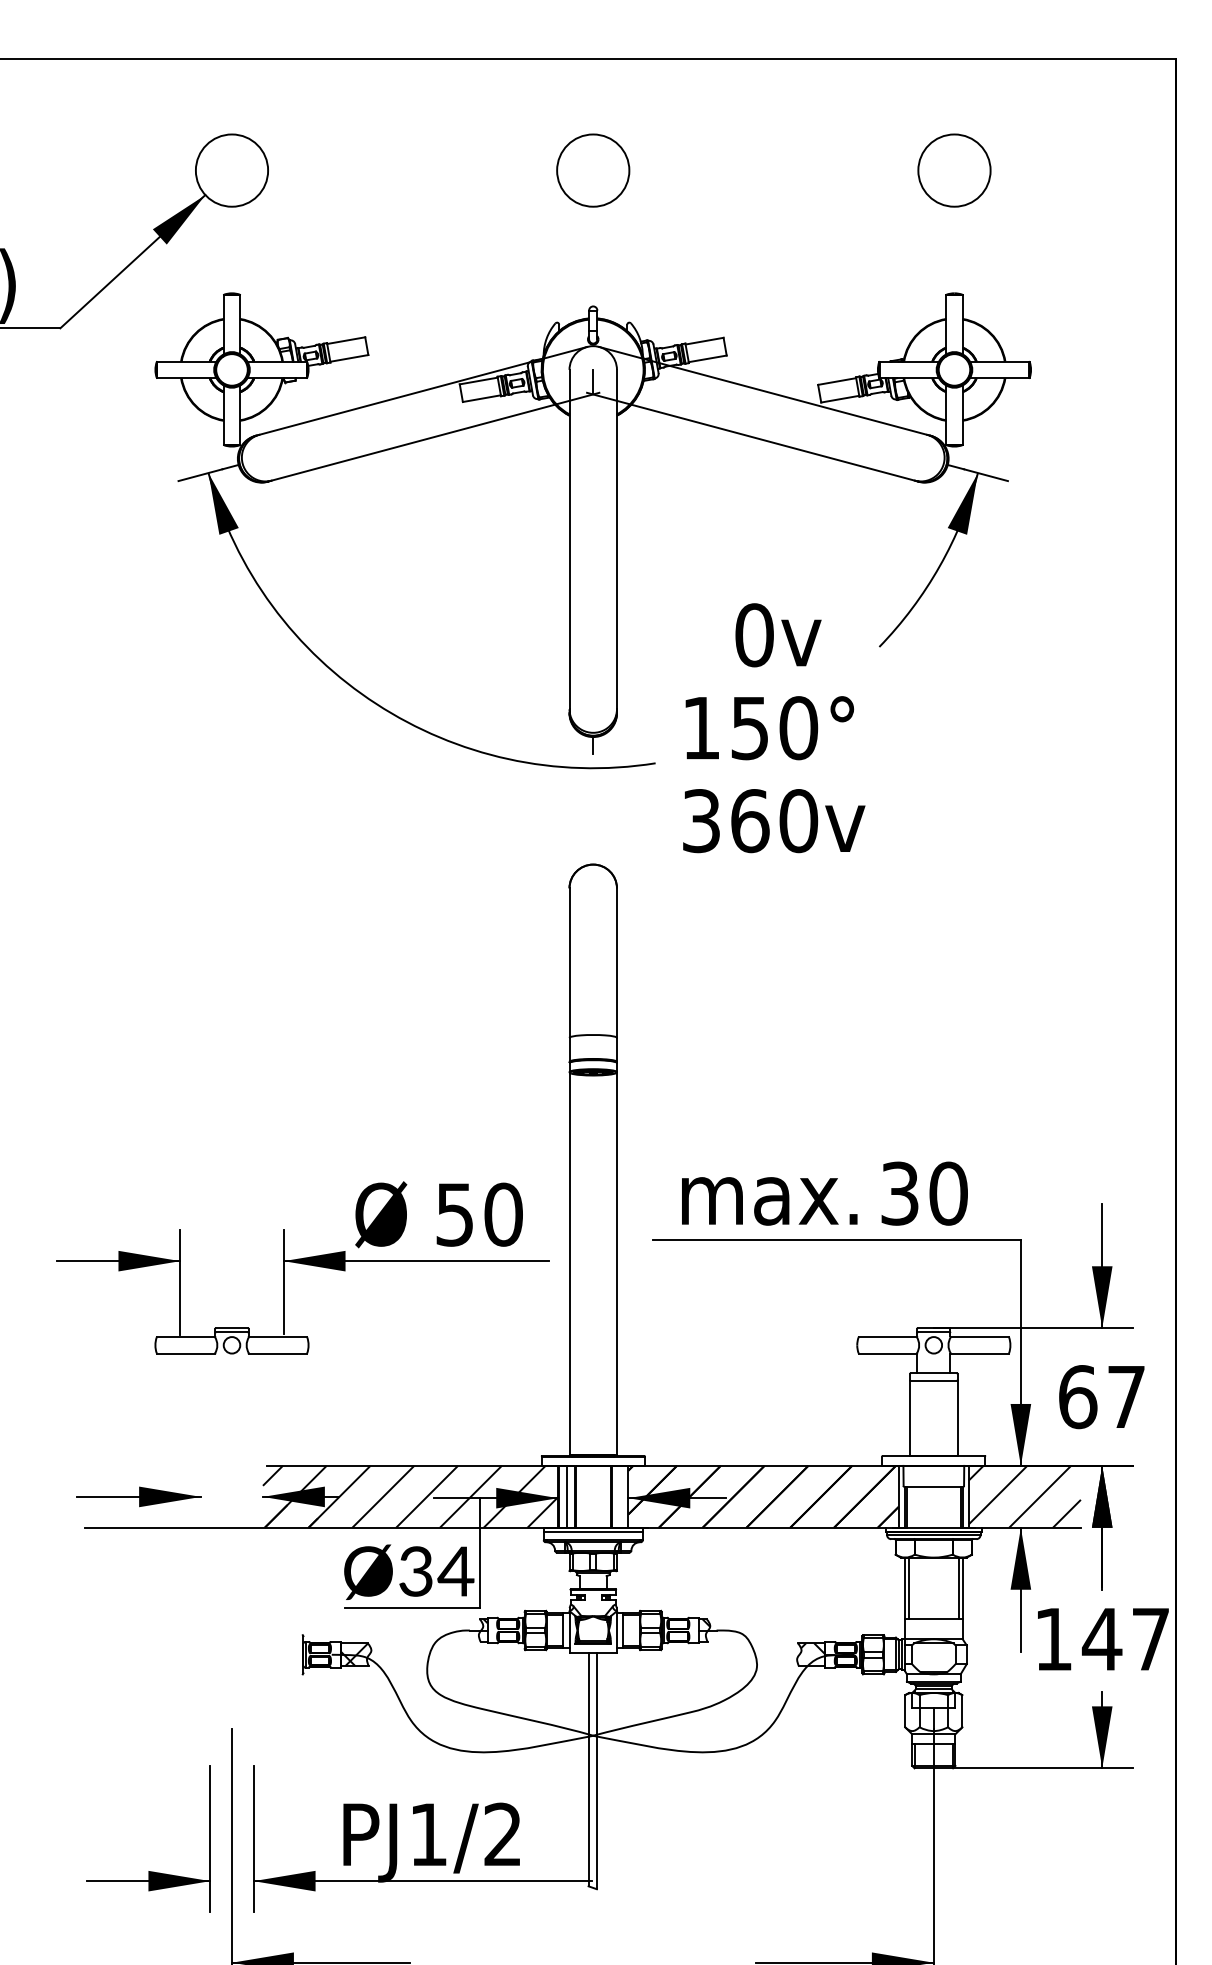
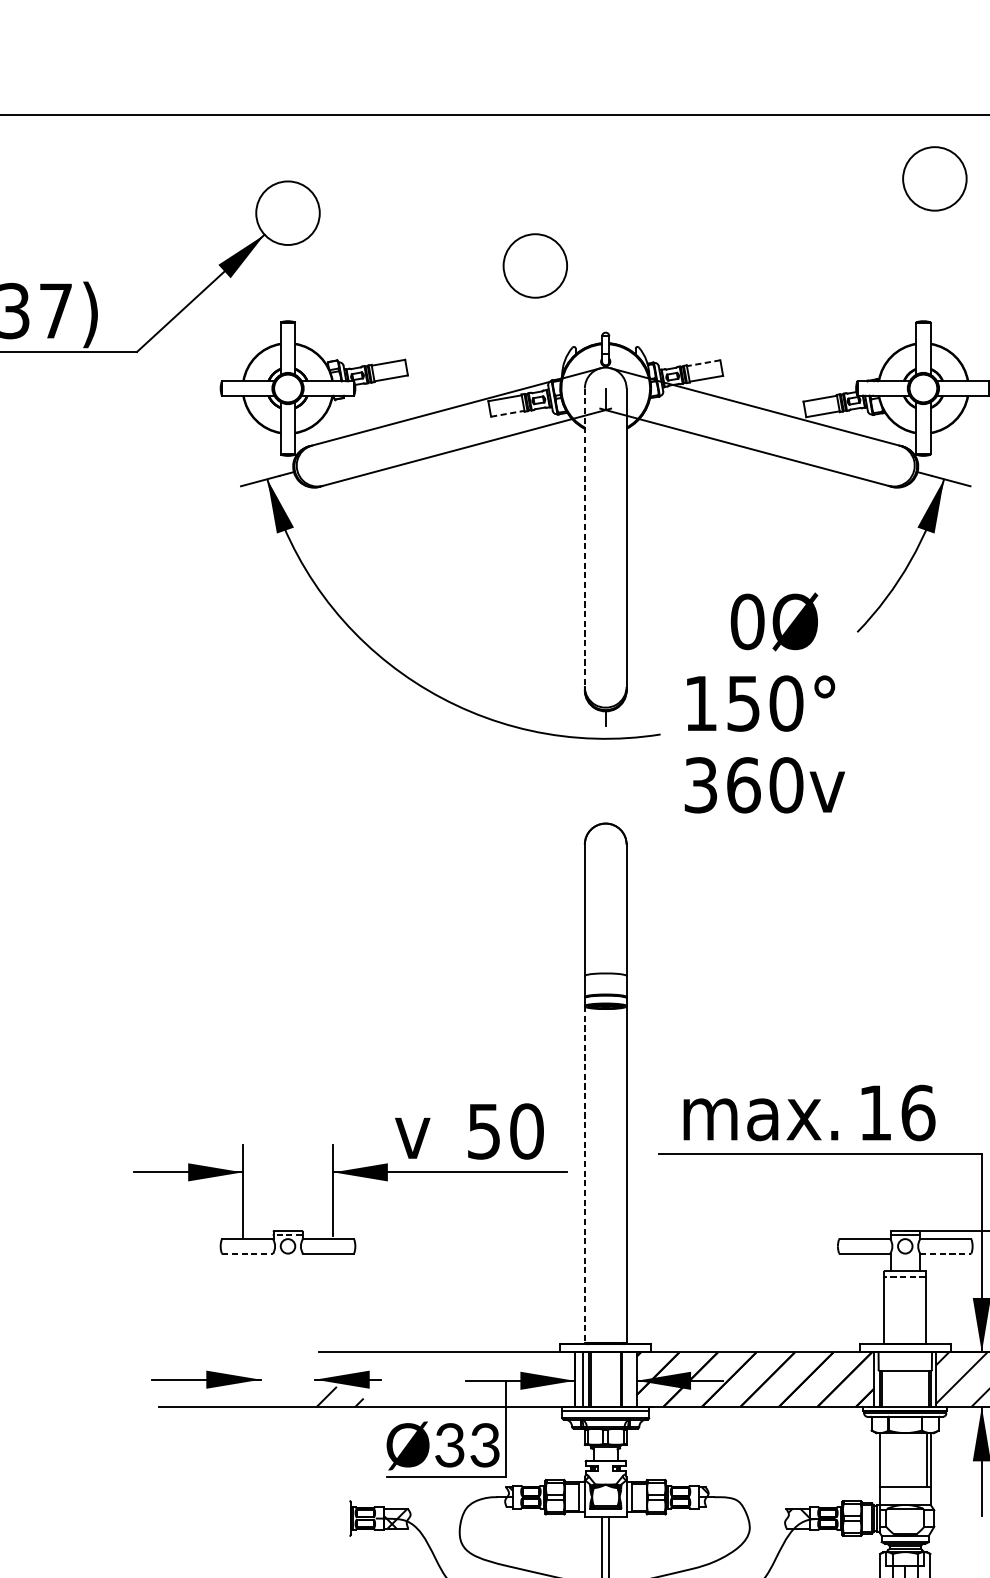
circle: (593, 170) -> (535, 265), moved
circle: (954, 170) -> (934, 178), moved
line: (704, 341) -> (703, 363), solid -> dashed
line: (482, 398) -> (508, 413), solid -> dashed
line: (569, 539) -> (584, 537), solid -> dashed
text: (807, 634) -> (794, 621), v -> Ø
text: (924, 1193) -> (897, 1112), 30 -> 16
text: (380, 1214) -> (418, 1131), Ø -> v
line: (569, 1264) -> (584, 1175), solid -> dashed
line: (232, 1332) -> (288, 1235), solid -> dashed
line: (186, 1353) -> (248, 1253), solid -> dashed
line: (979, 1353) -> (945, 1253), solid -> dashed
line: (933, 1380) -> (904, 1277), solid -> dashed
hatch: (410, 1496) -> (445, 1379), removed
text: (455, 1571) -> (484, 1445), Ø34 -> Ø33
line: (908, 1587) -> (883, 1459), removed

